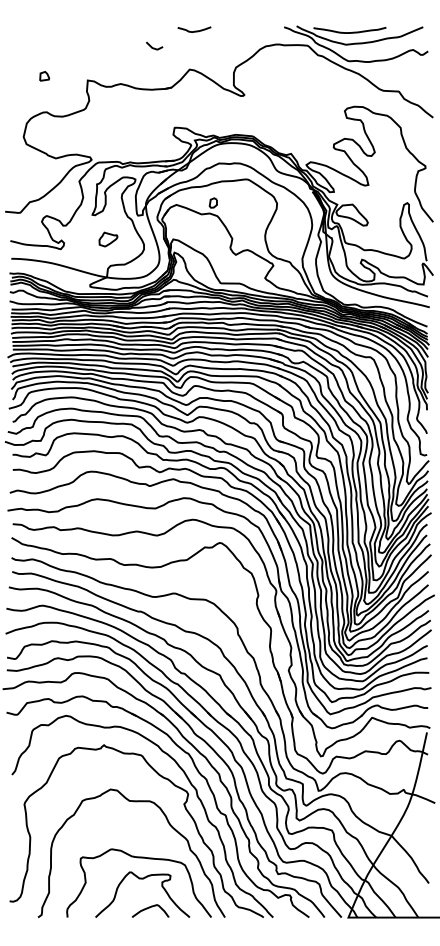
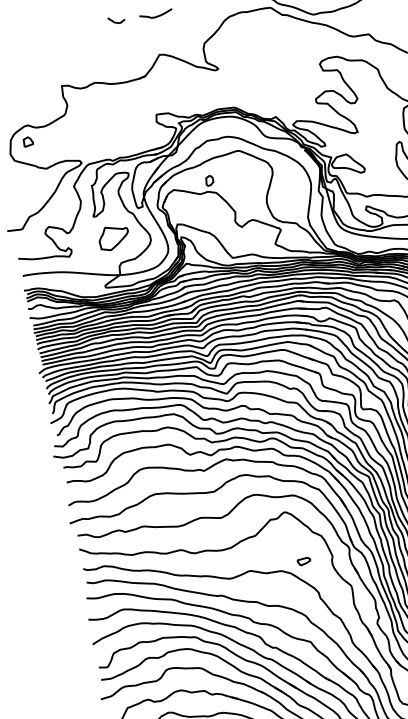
line: (154, 47) -> (116, 21), moved
part: (44, 76) -> (28, 141), moved
part: (108, 239) -> (114, 237), size x1.67
part: (229, 594) -> (304, 561), added

